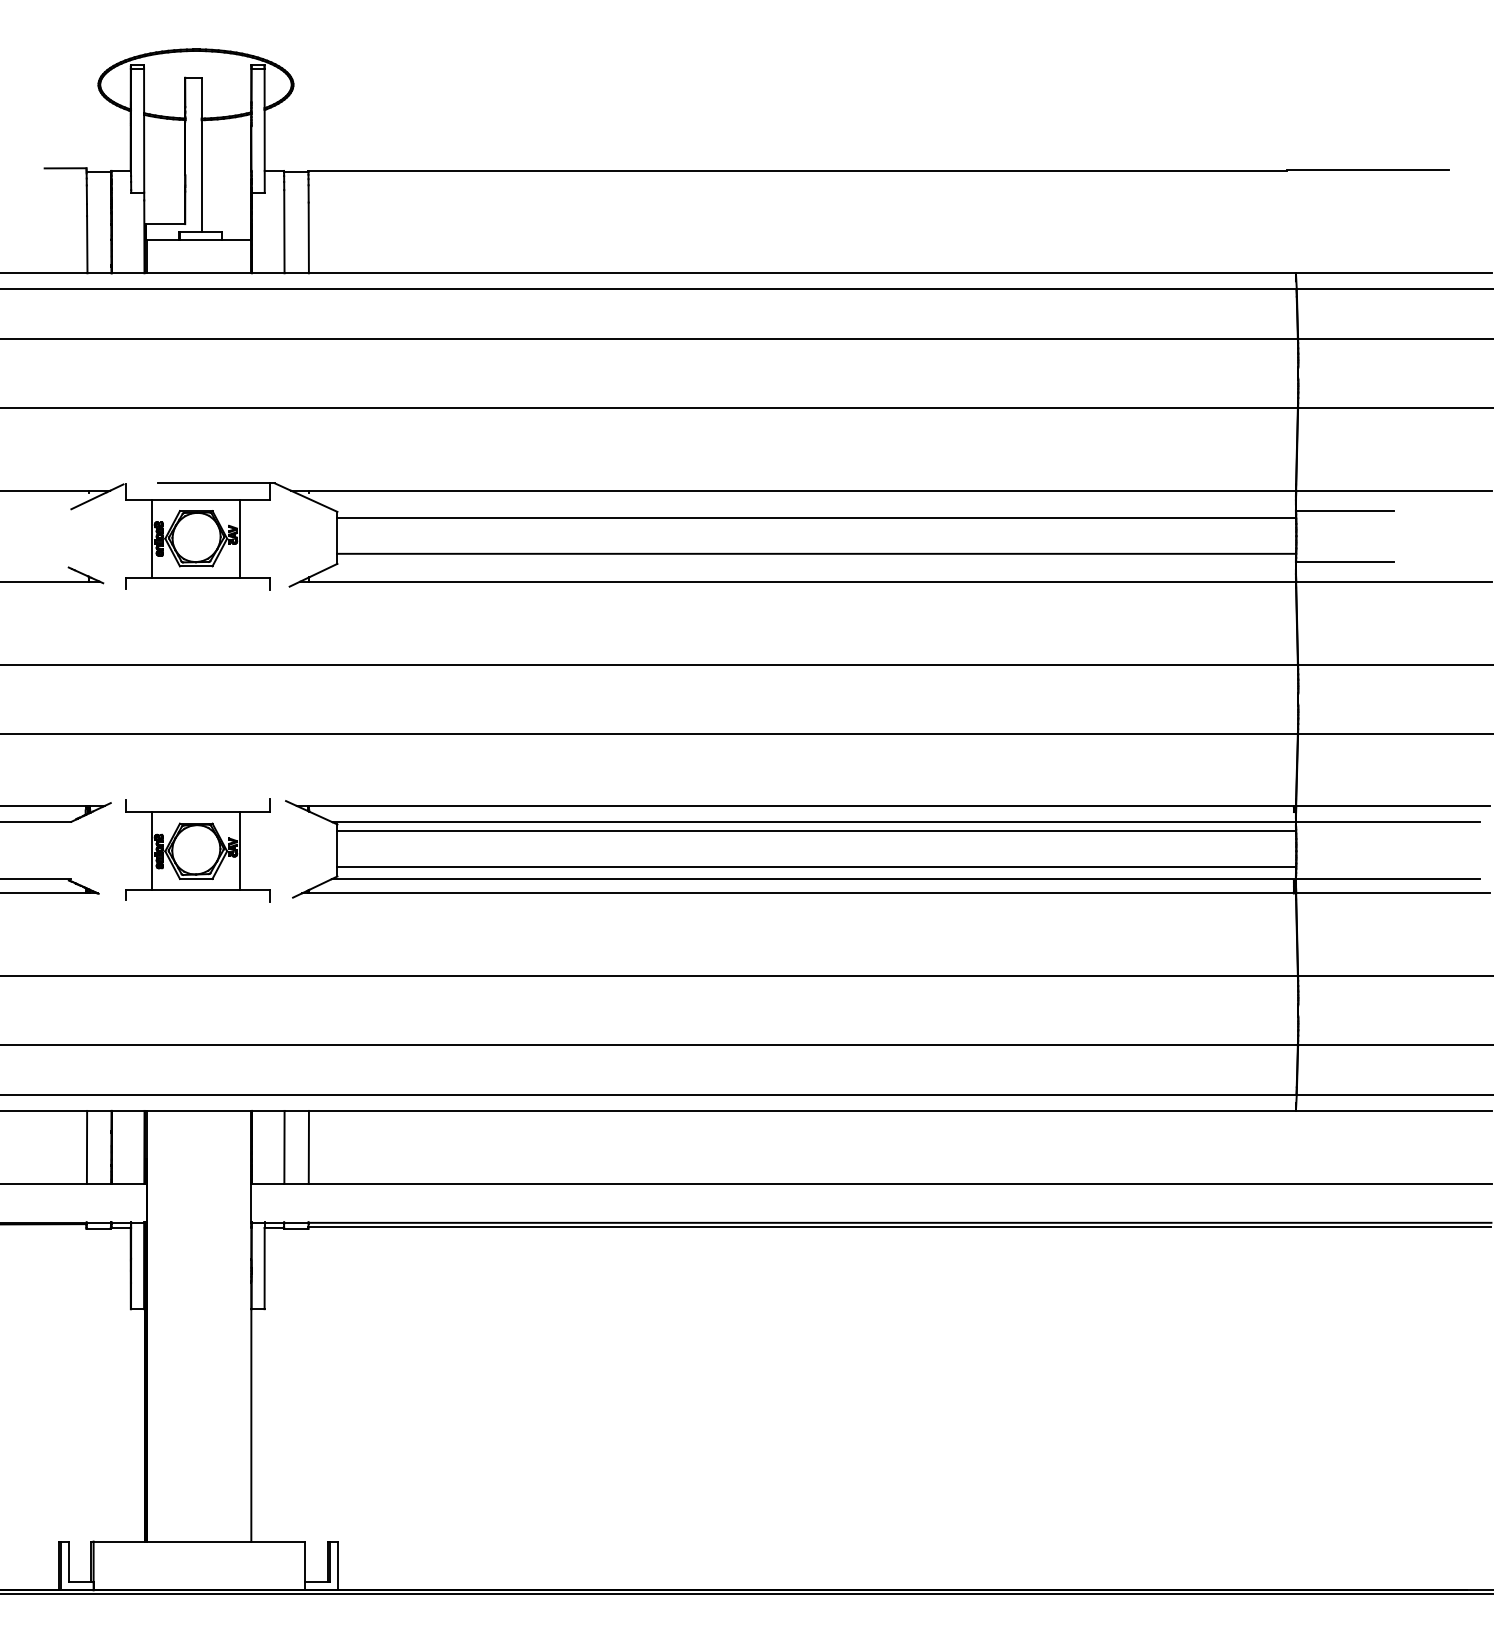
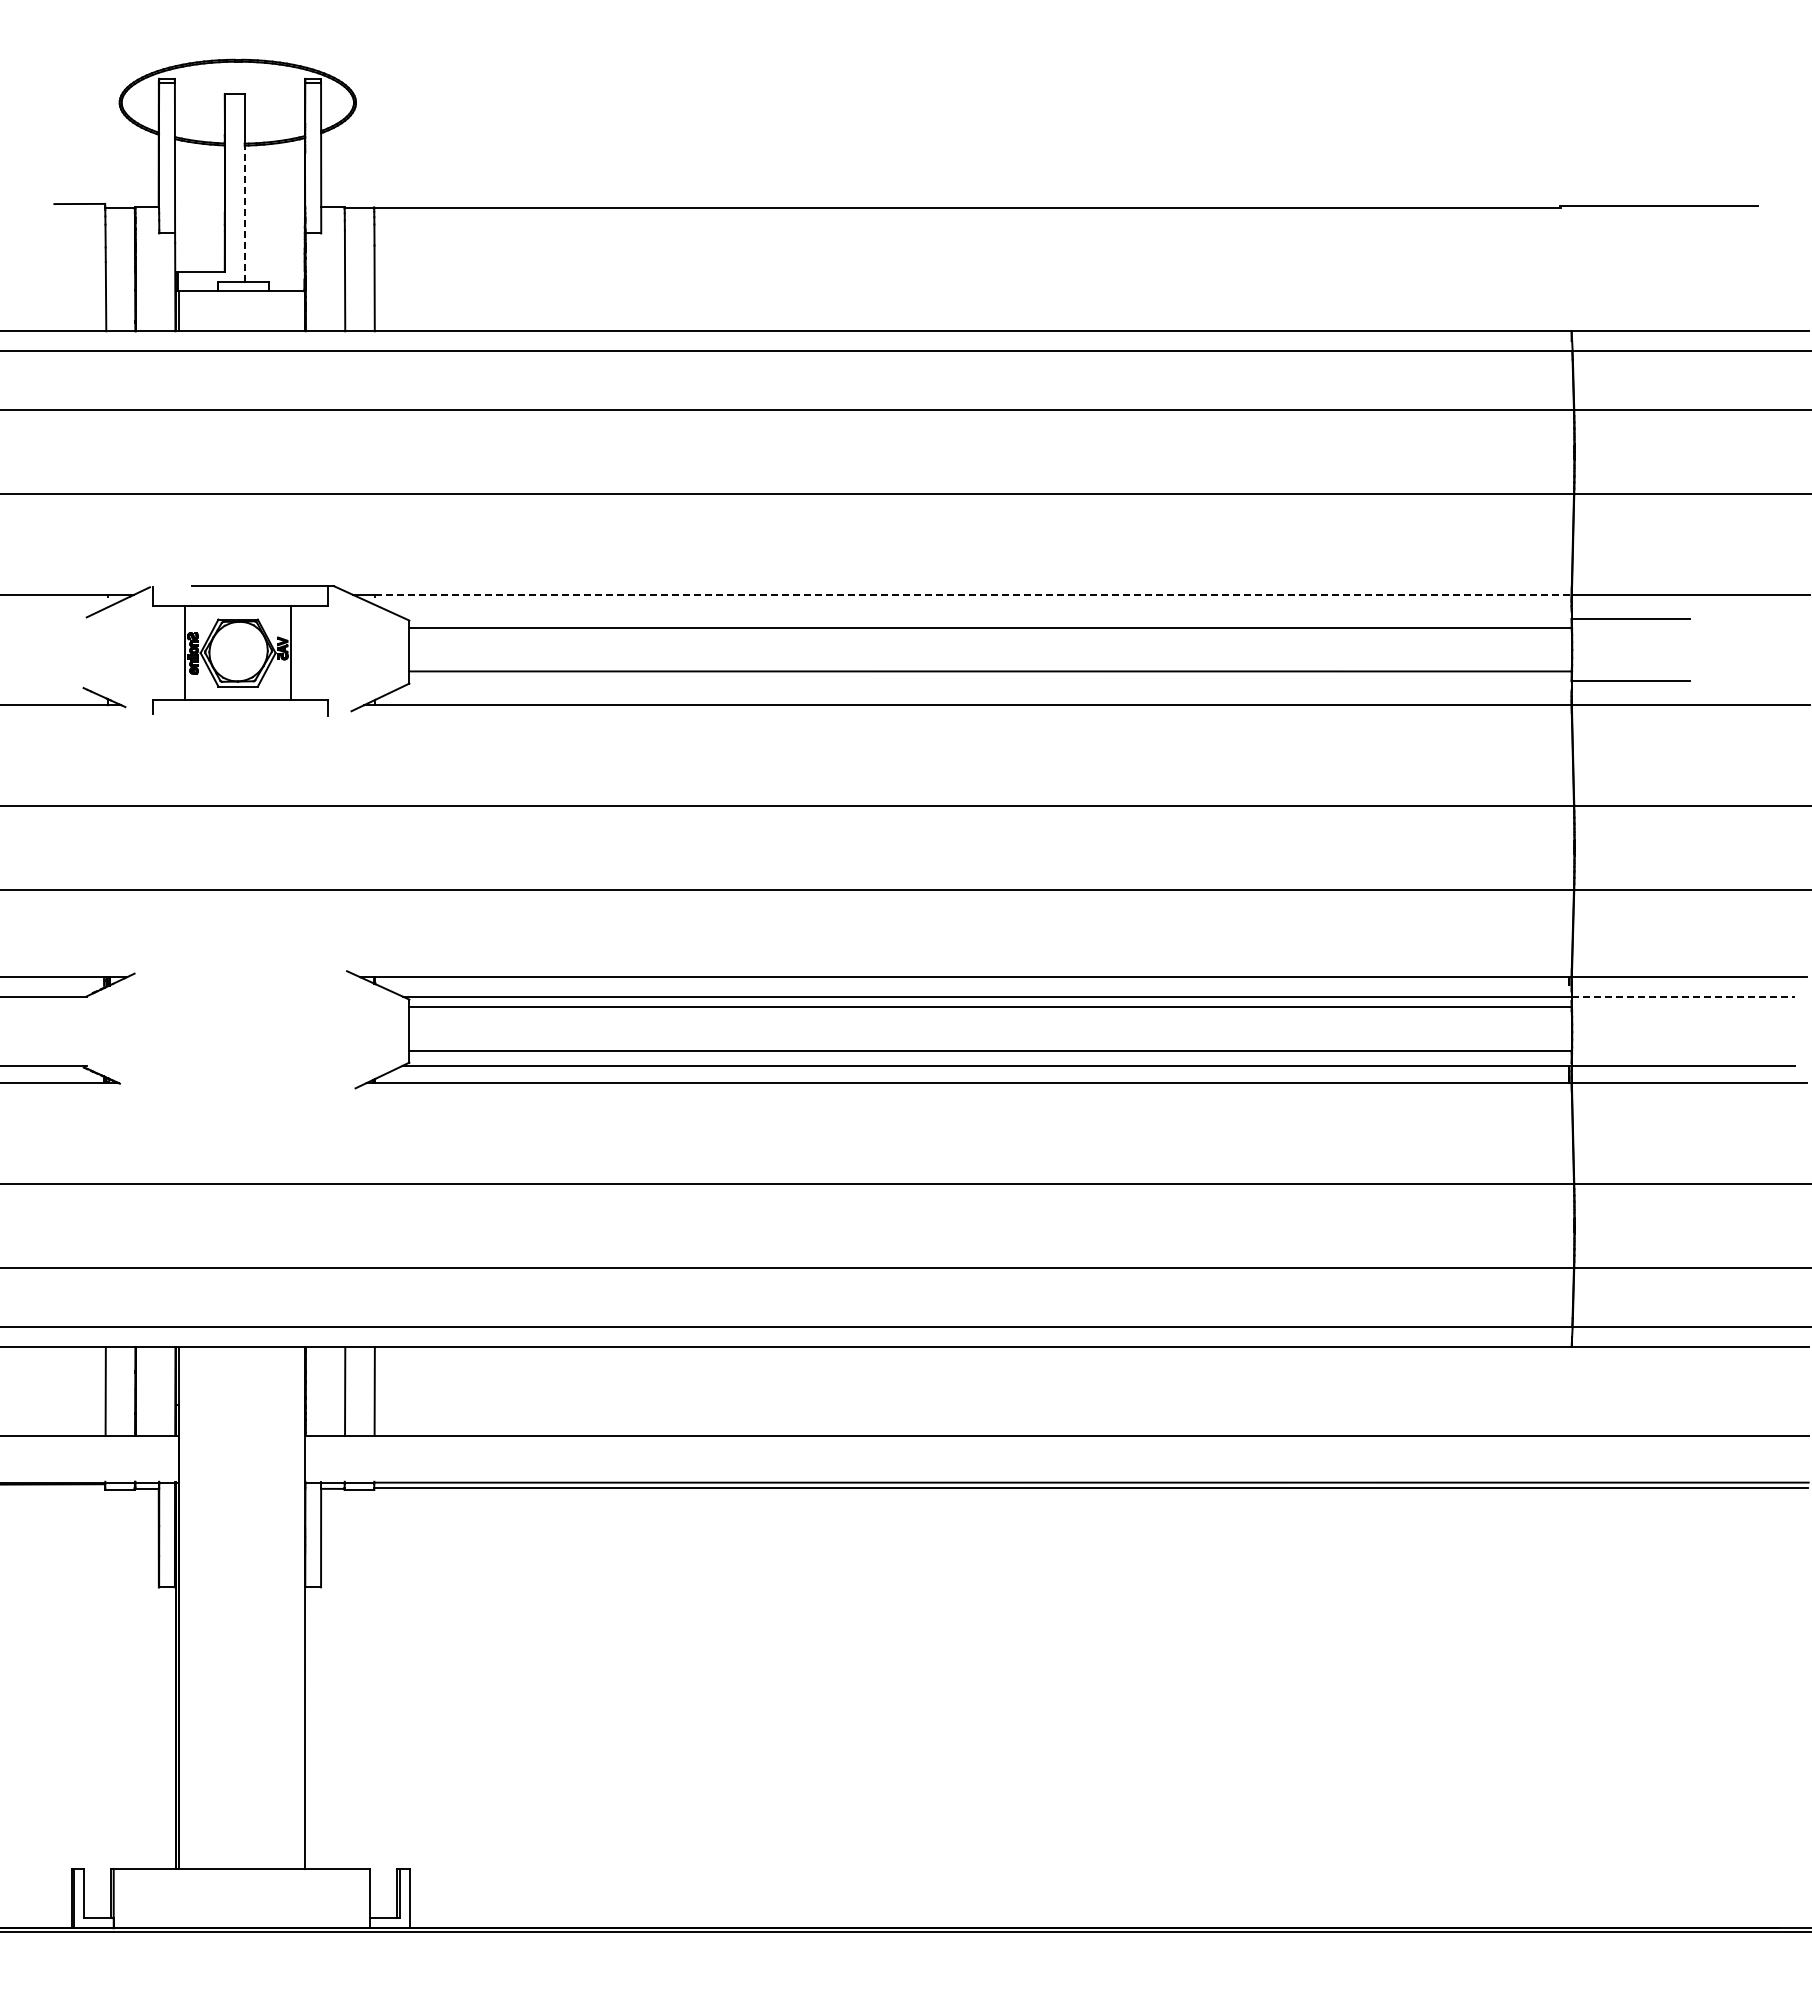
line: (201, 176) -> (244, 213), solid -> dashed
line: (802, 490) -> (973, 594), solid -> dashed
line: (1388, 821) -> (1683, 996), solid -> dashed
part: (198, 849) -> (240, 1030), removed

